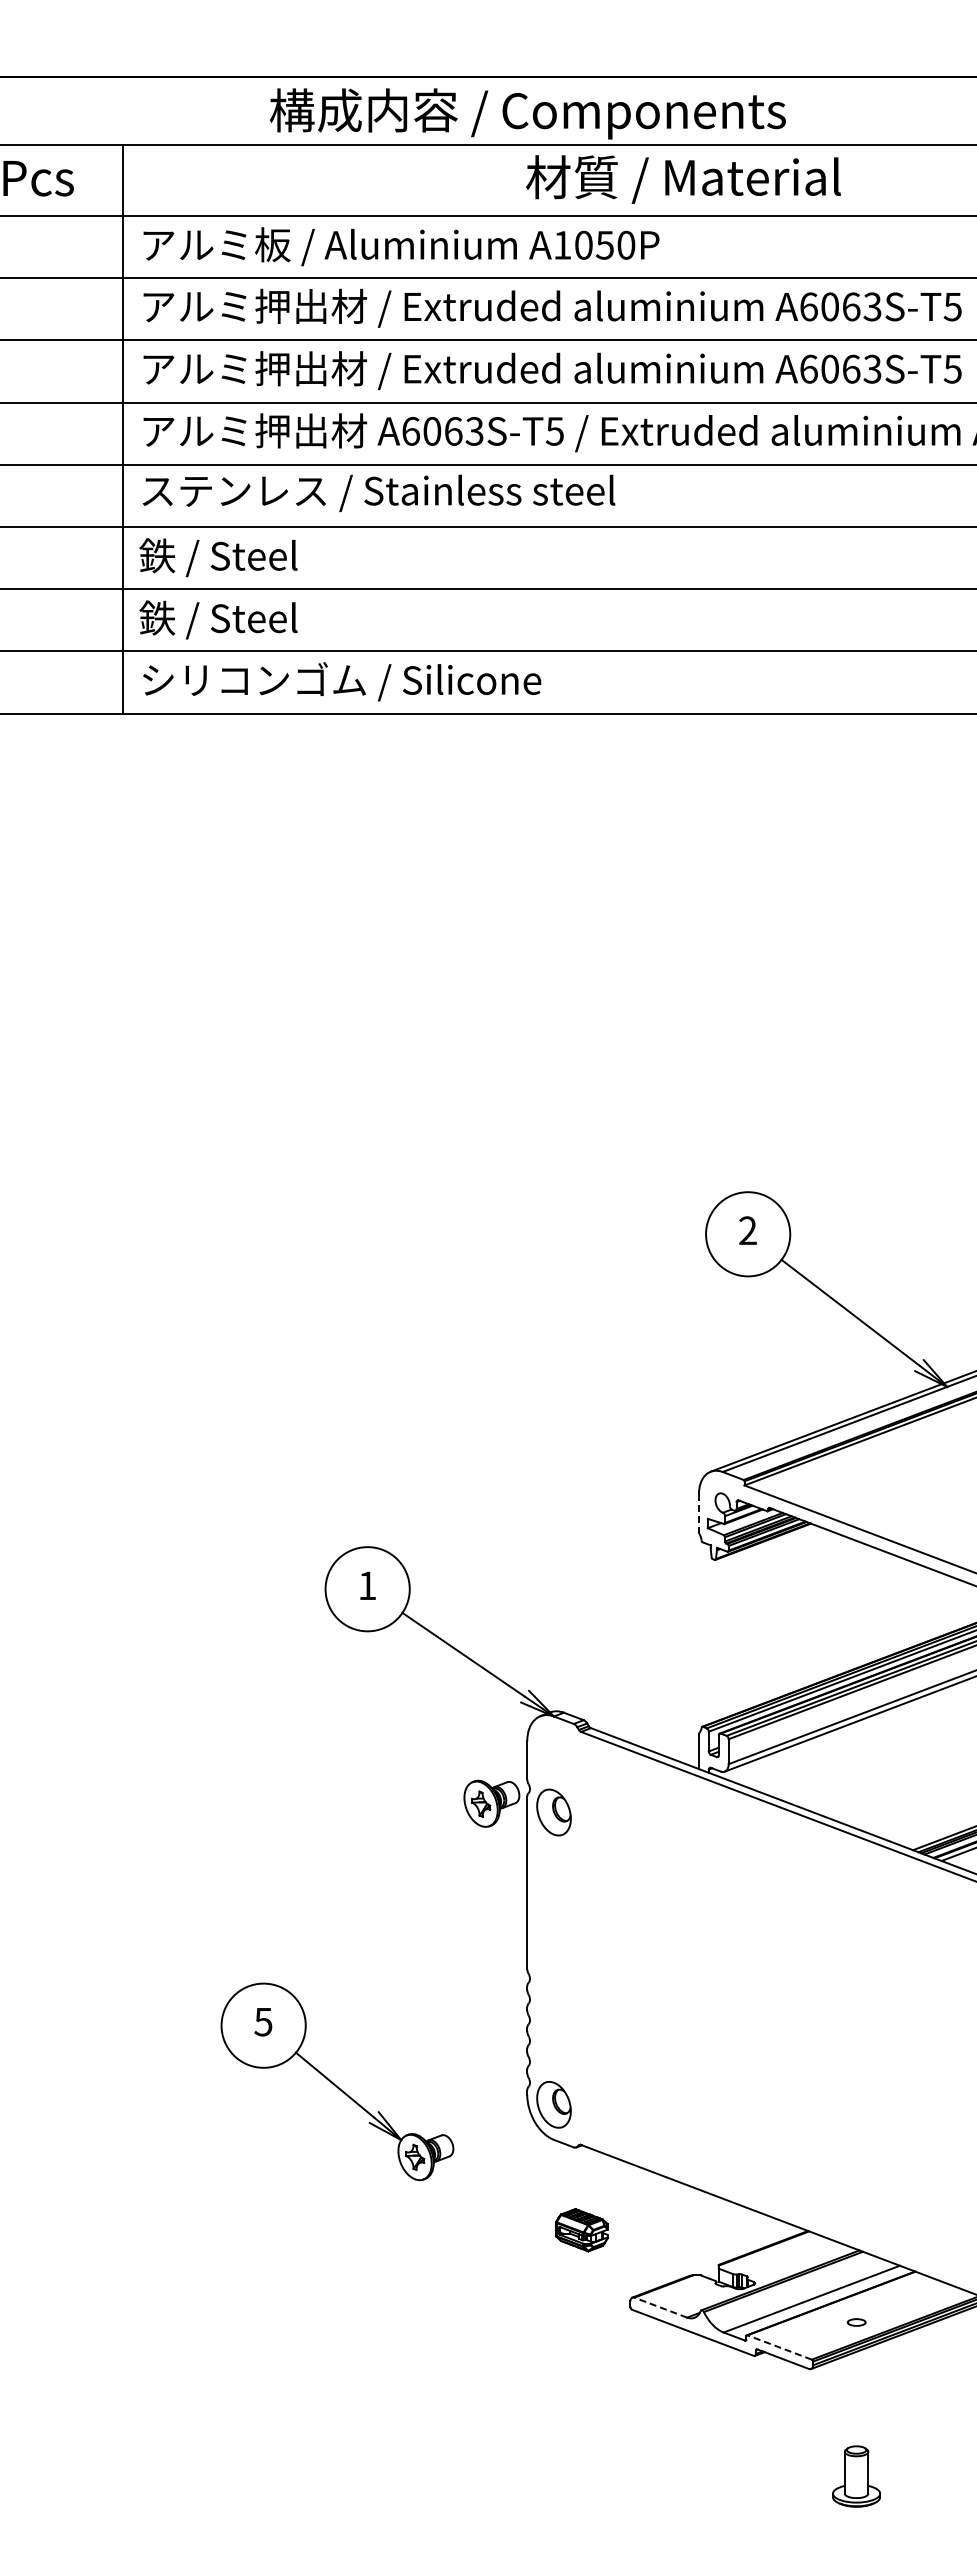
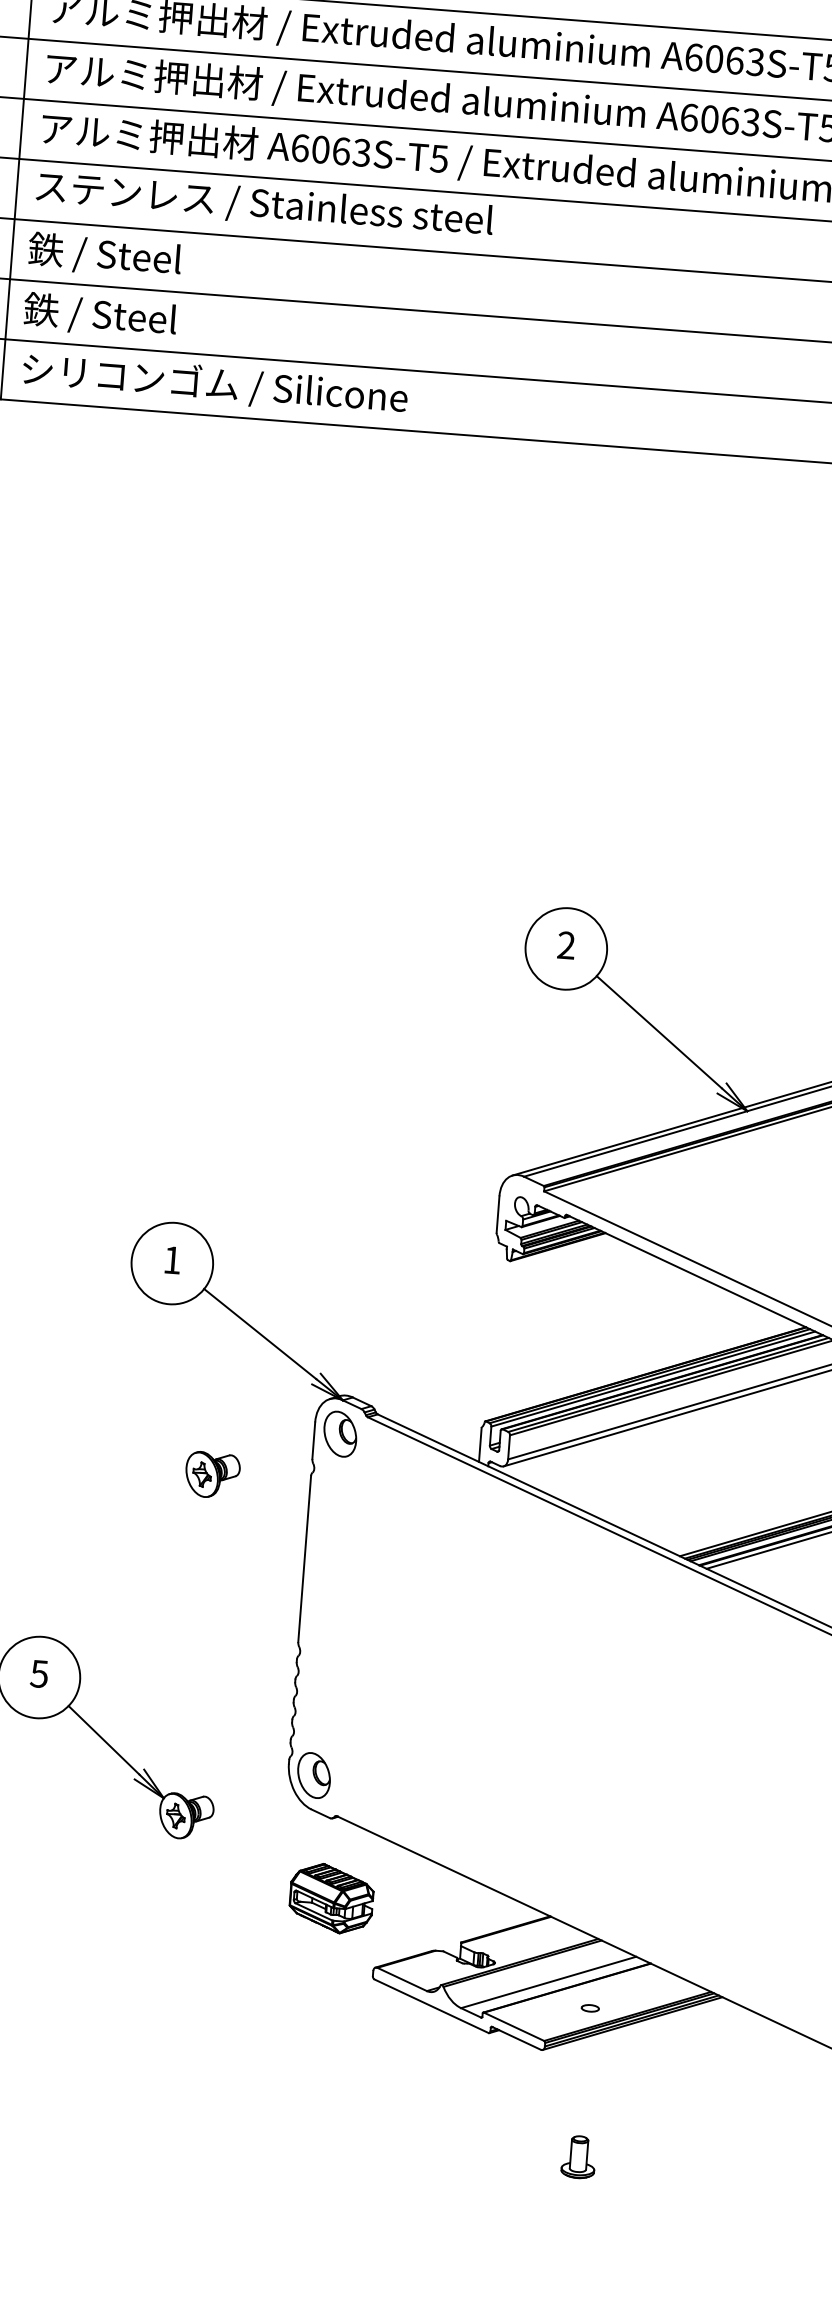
line: (698, 1513) -> (497, 1214), dashed -> solid
part: (491, 1803) -> (212, 1474), moved
part: (553, 1812) -> (339, 1434), moved
part: (581, 2230) -> (331, 1899), size x1.67
line: (660, 2307) -> (401, 1979), dashed -> solid
line: (779, 2347) -> (513, 2026), dashed -> solid
part: (856, 2476) -> (578, 2157), size x0.71

